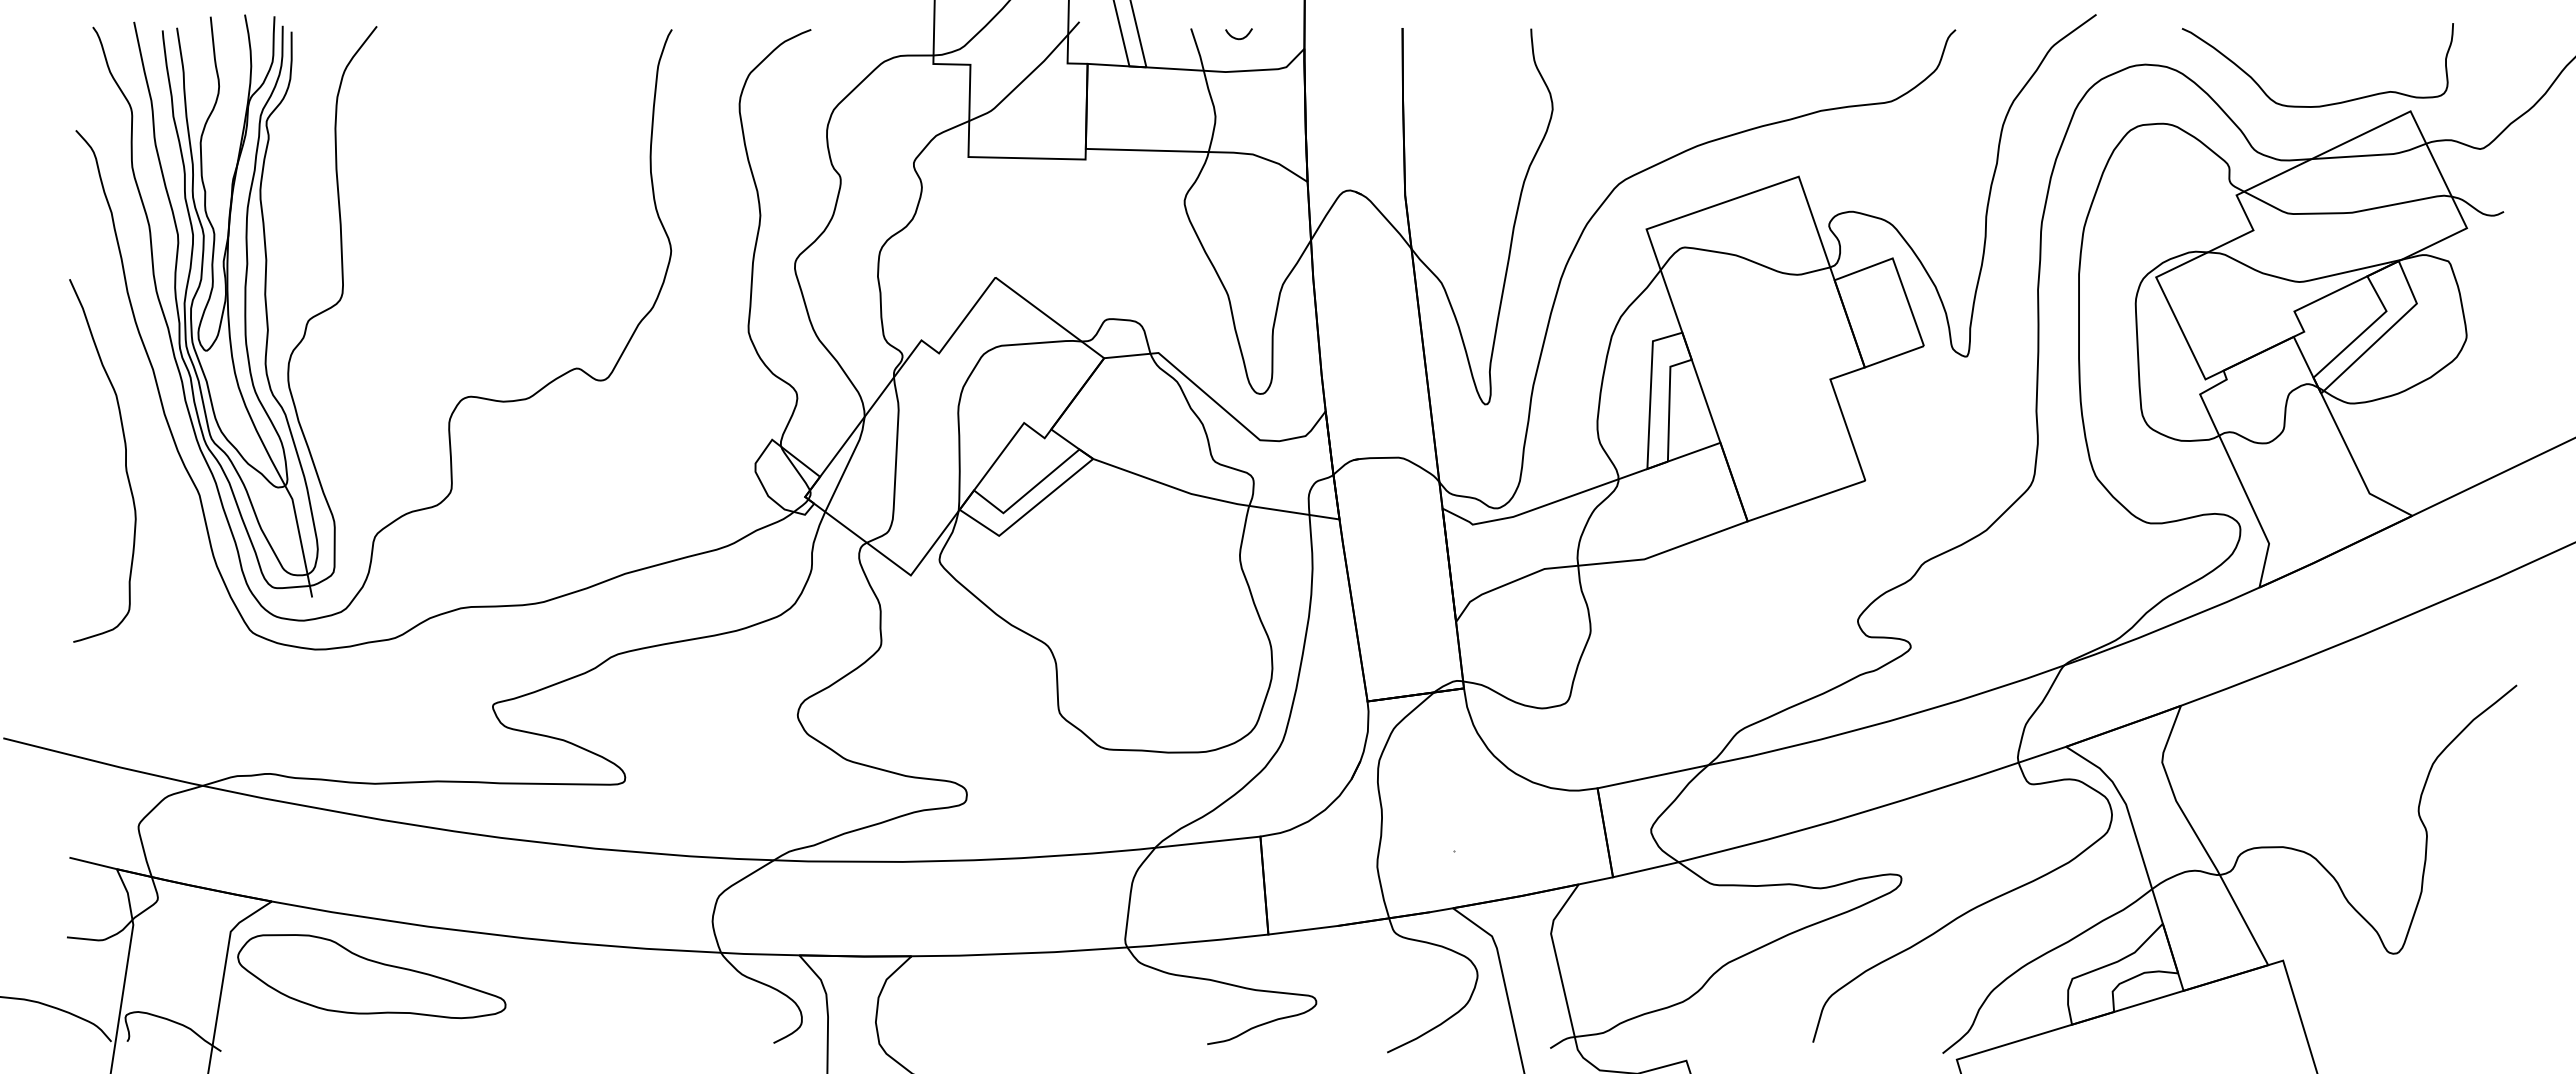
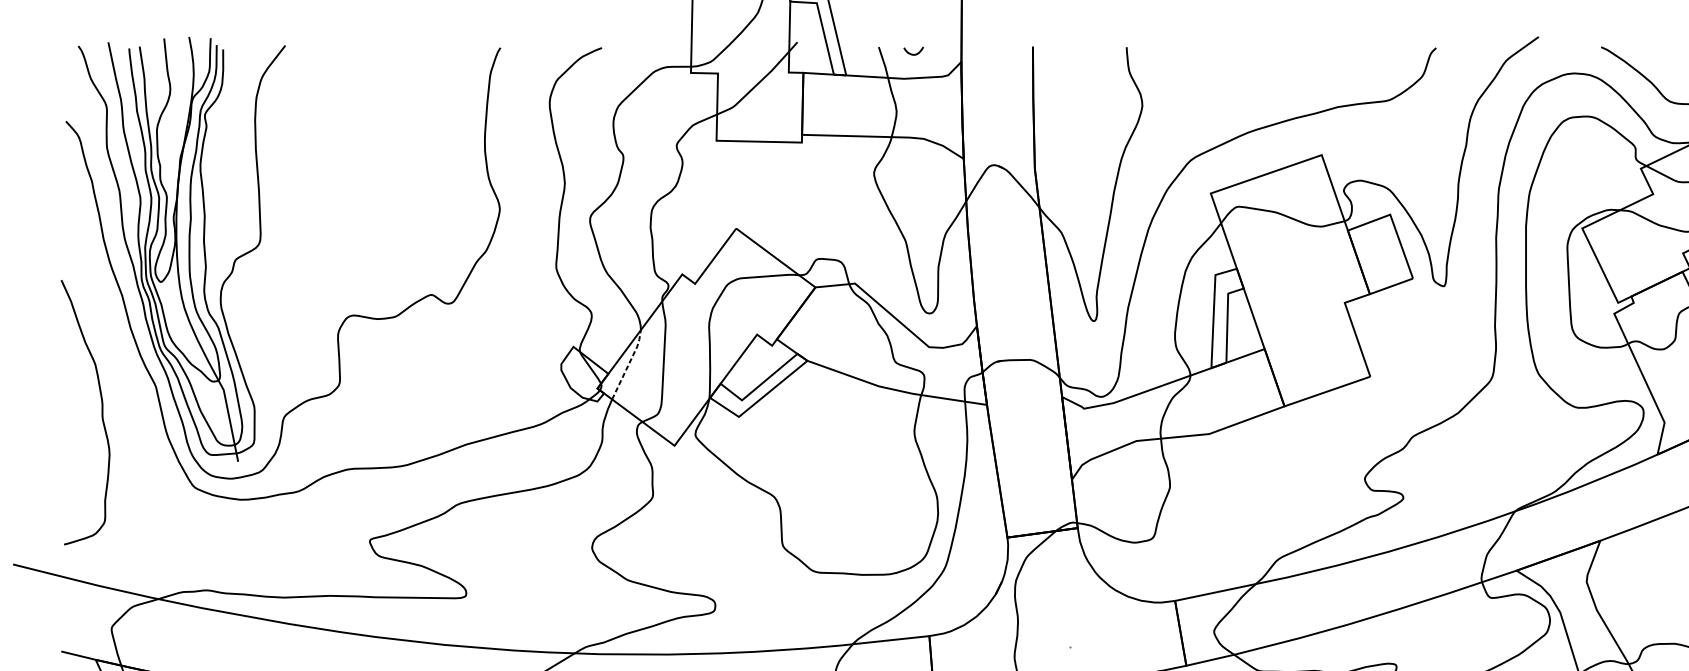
curve: (125, 460) -> (102, 412), moved
line: (848, 463) -> (629, 364), solid -> dashed

